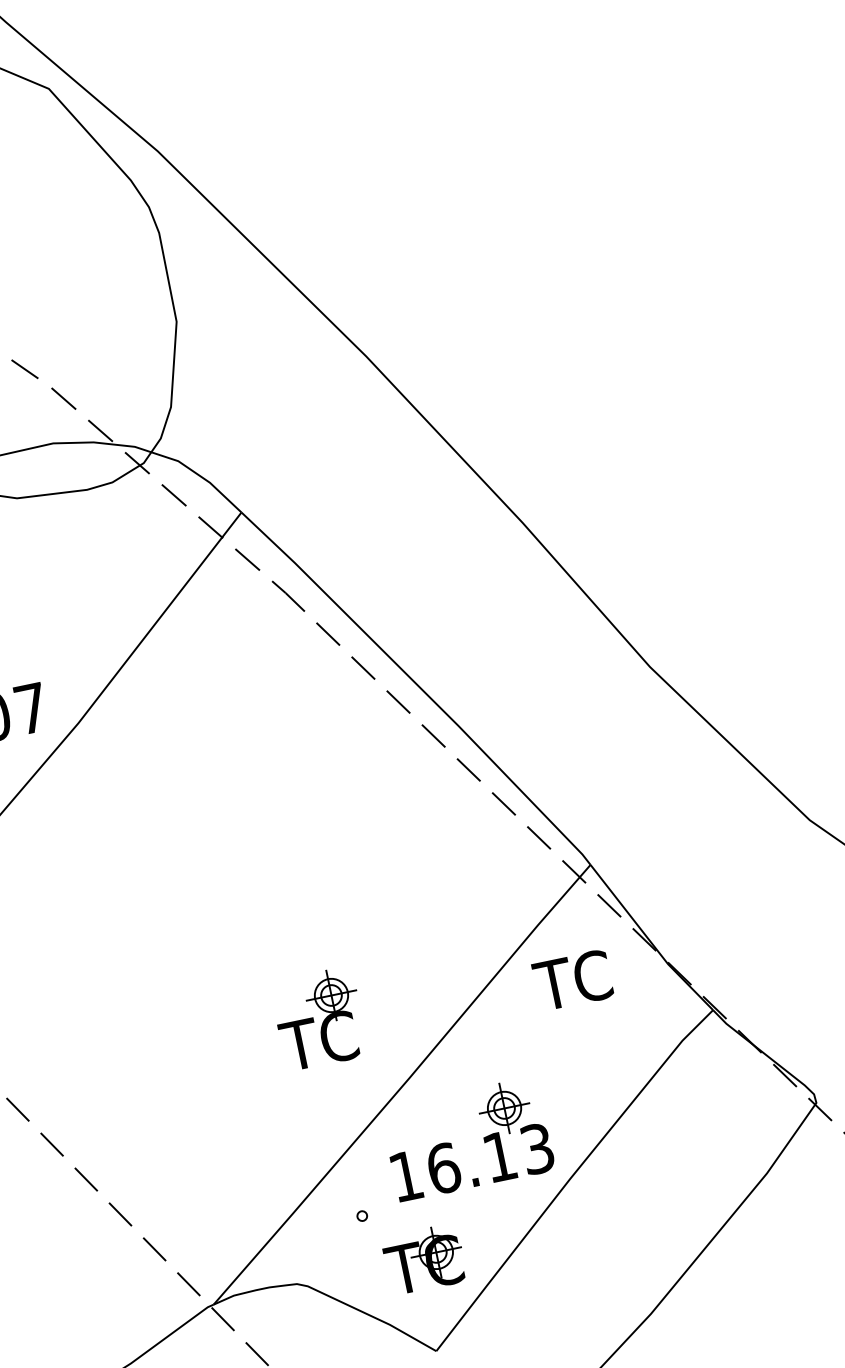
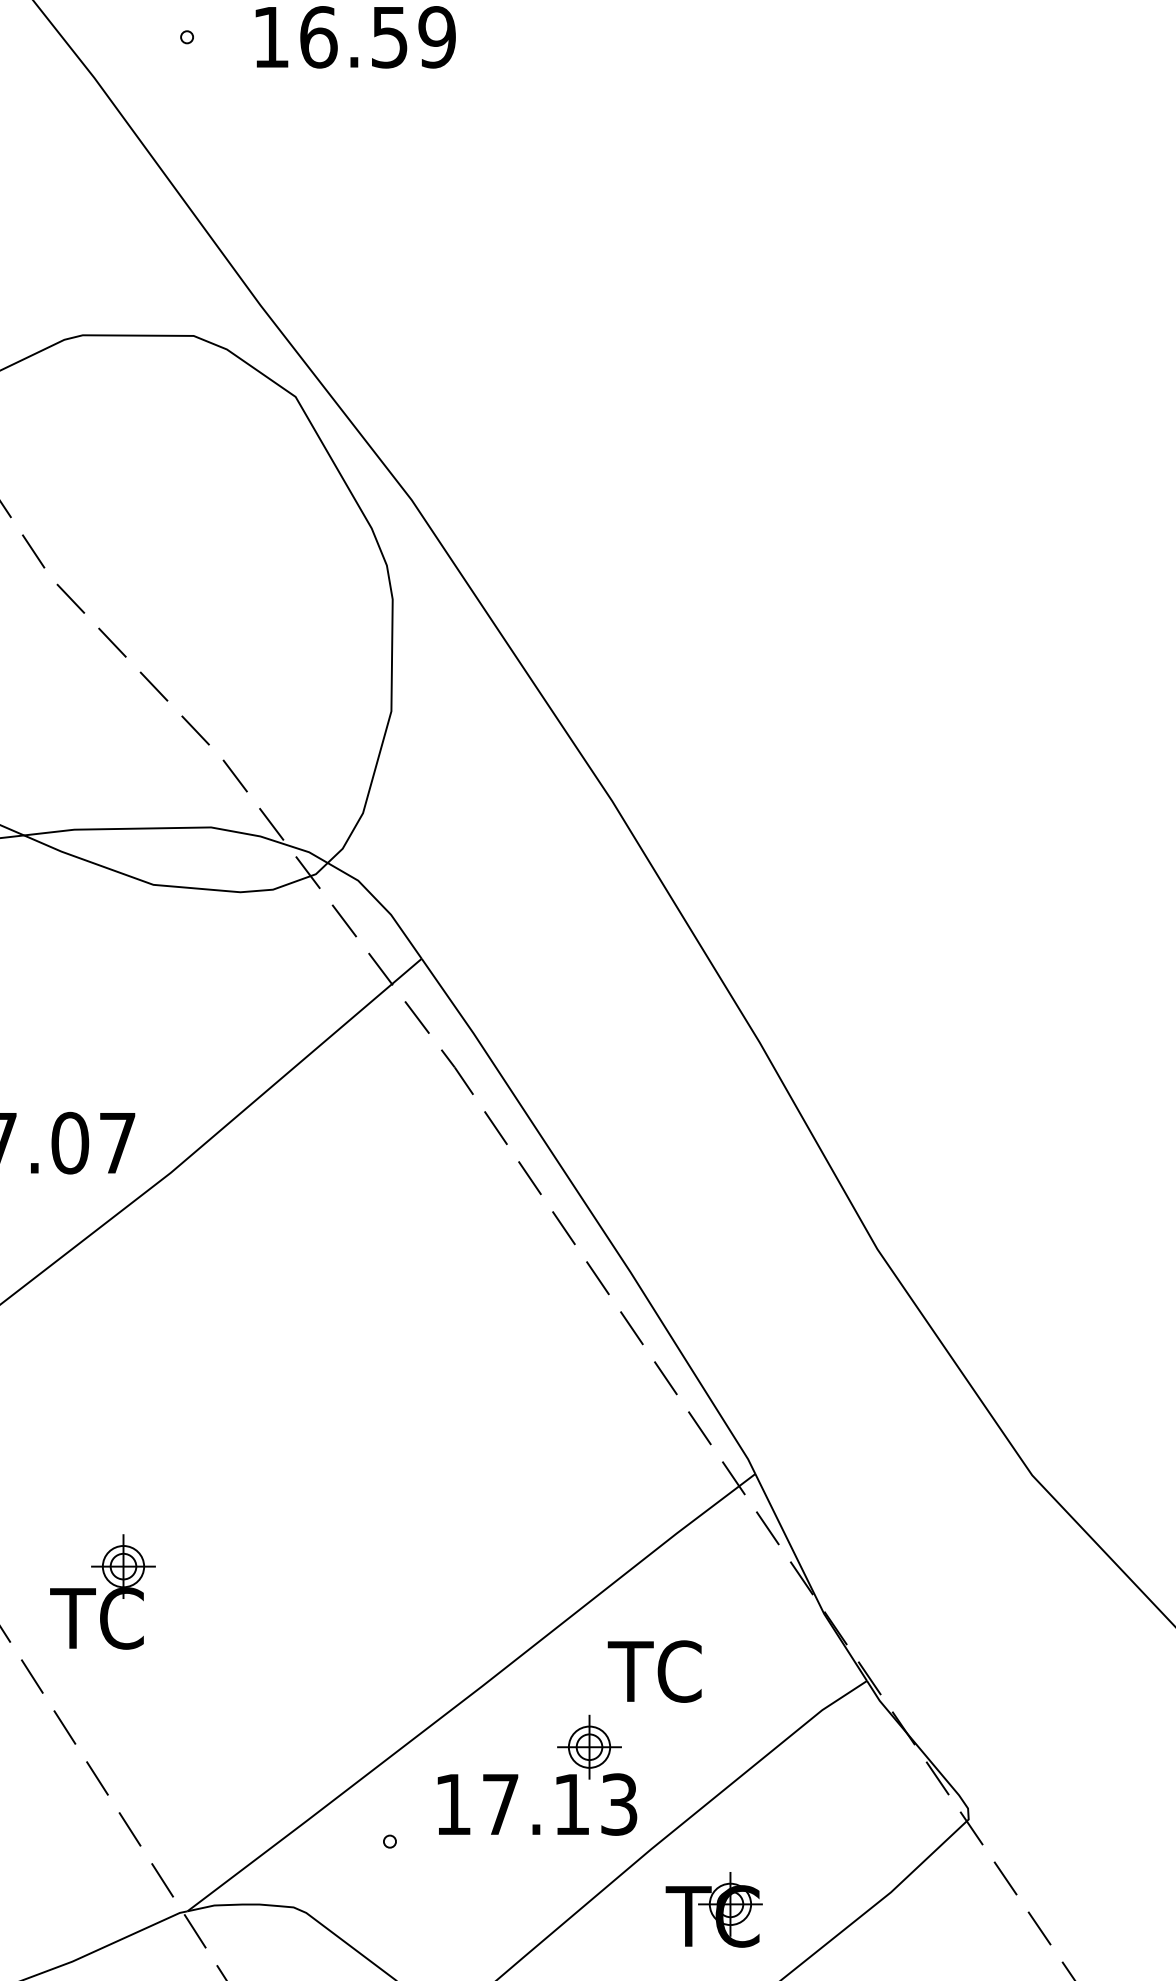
text: (572, 980) -> (654, 1671), moved
part: (323, 1020) -> (107, 1595), moved
text: (443, 1168) -> (500, 1804), 16.13 -> 17.13
part: (423, 1259) -> (713, 1909), moved

